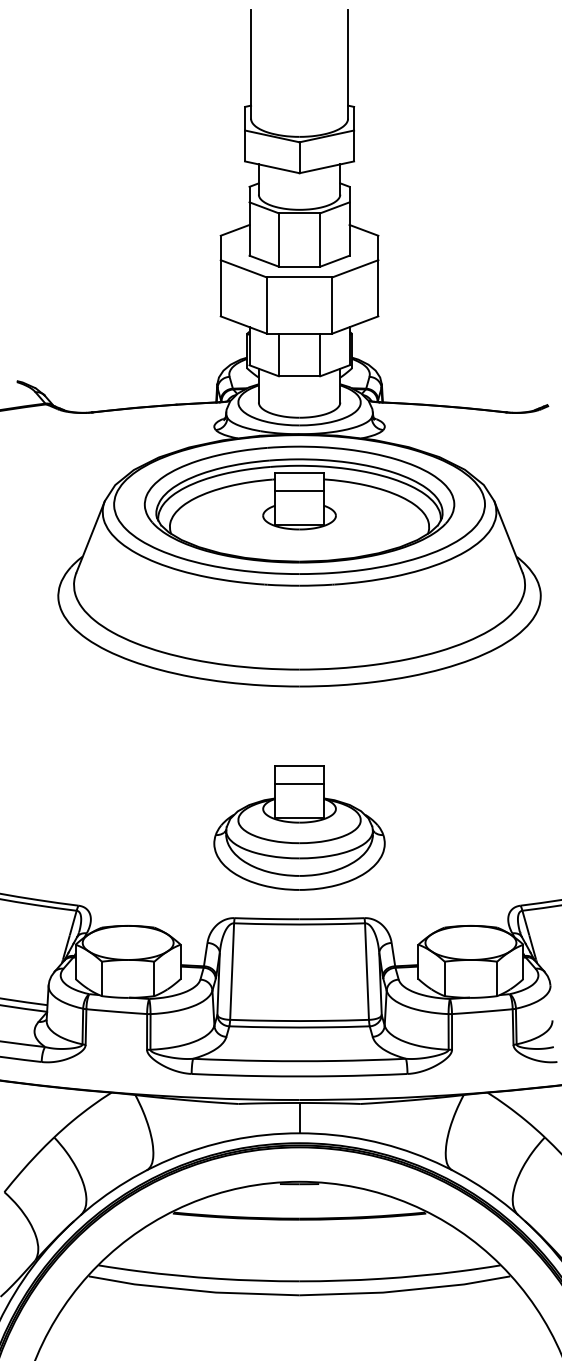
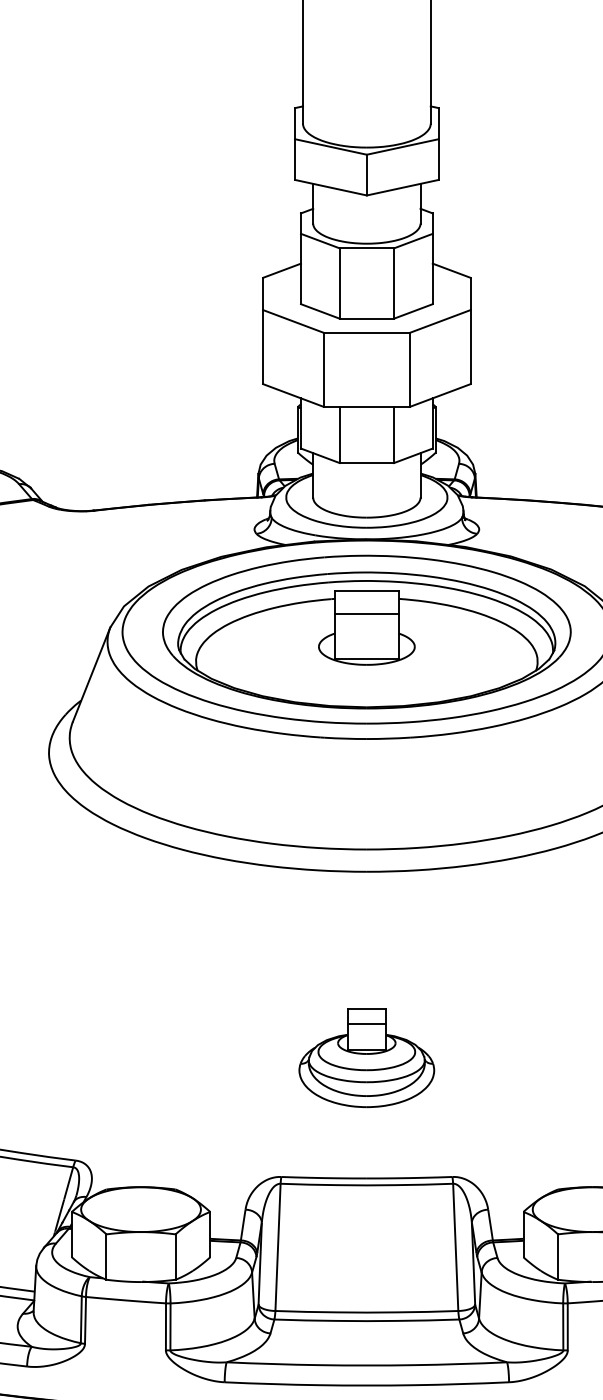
part: (299, 827) -> (366, 1057), size x0.6

